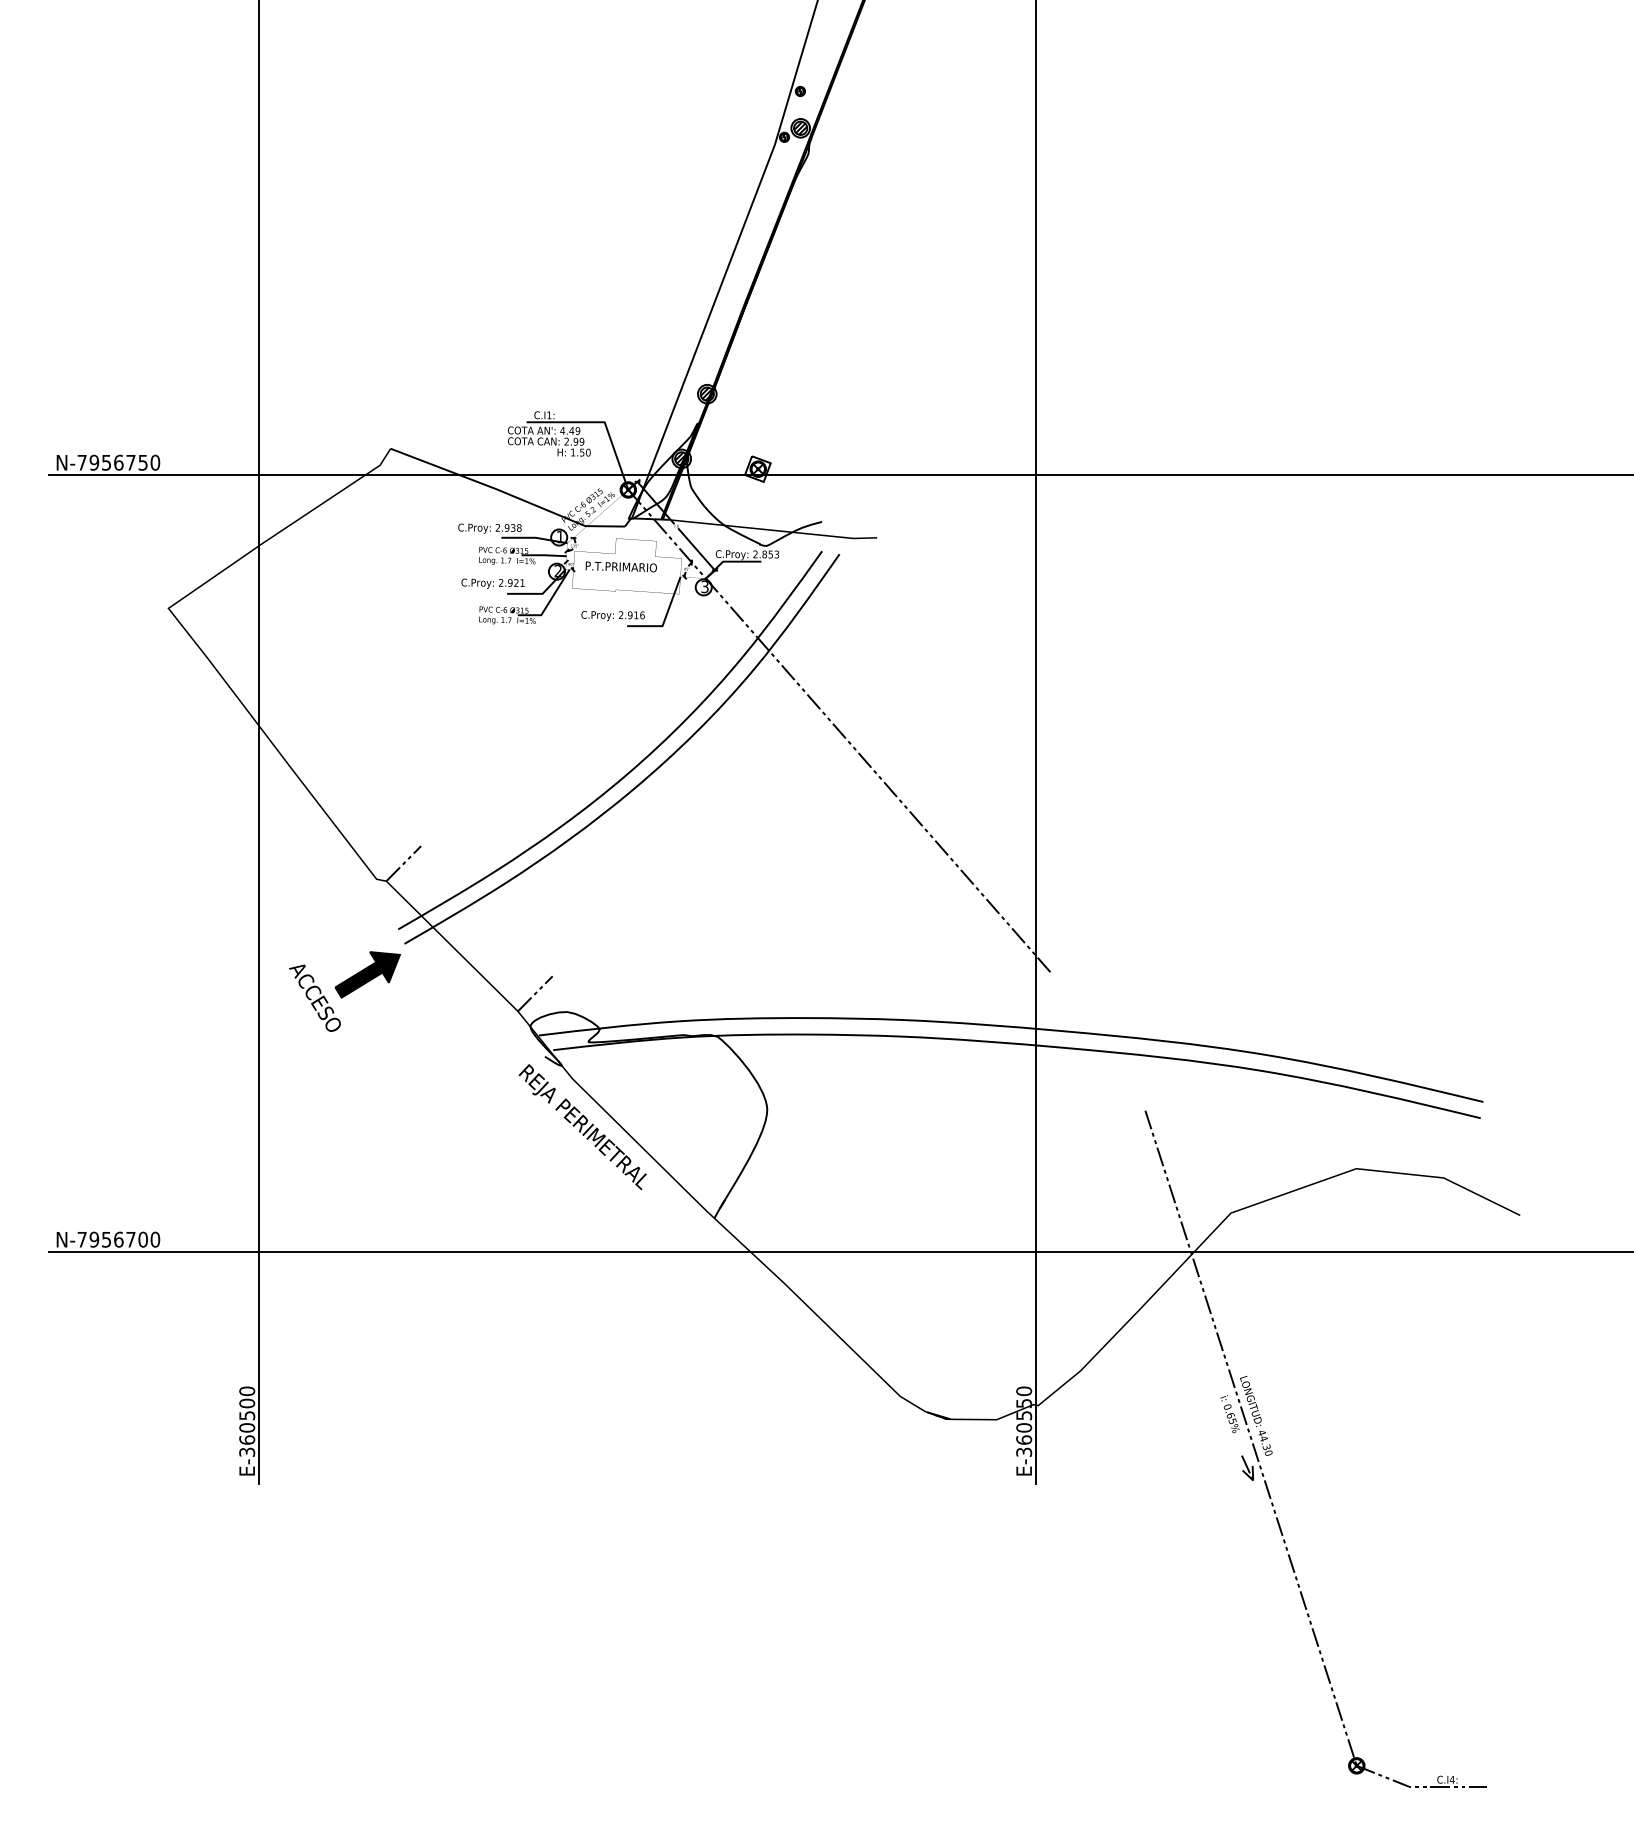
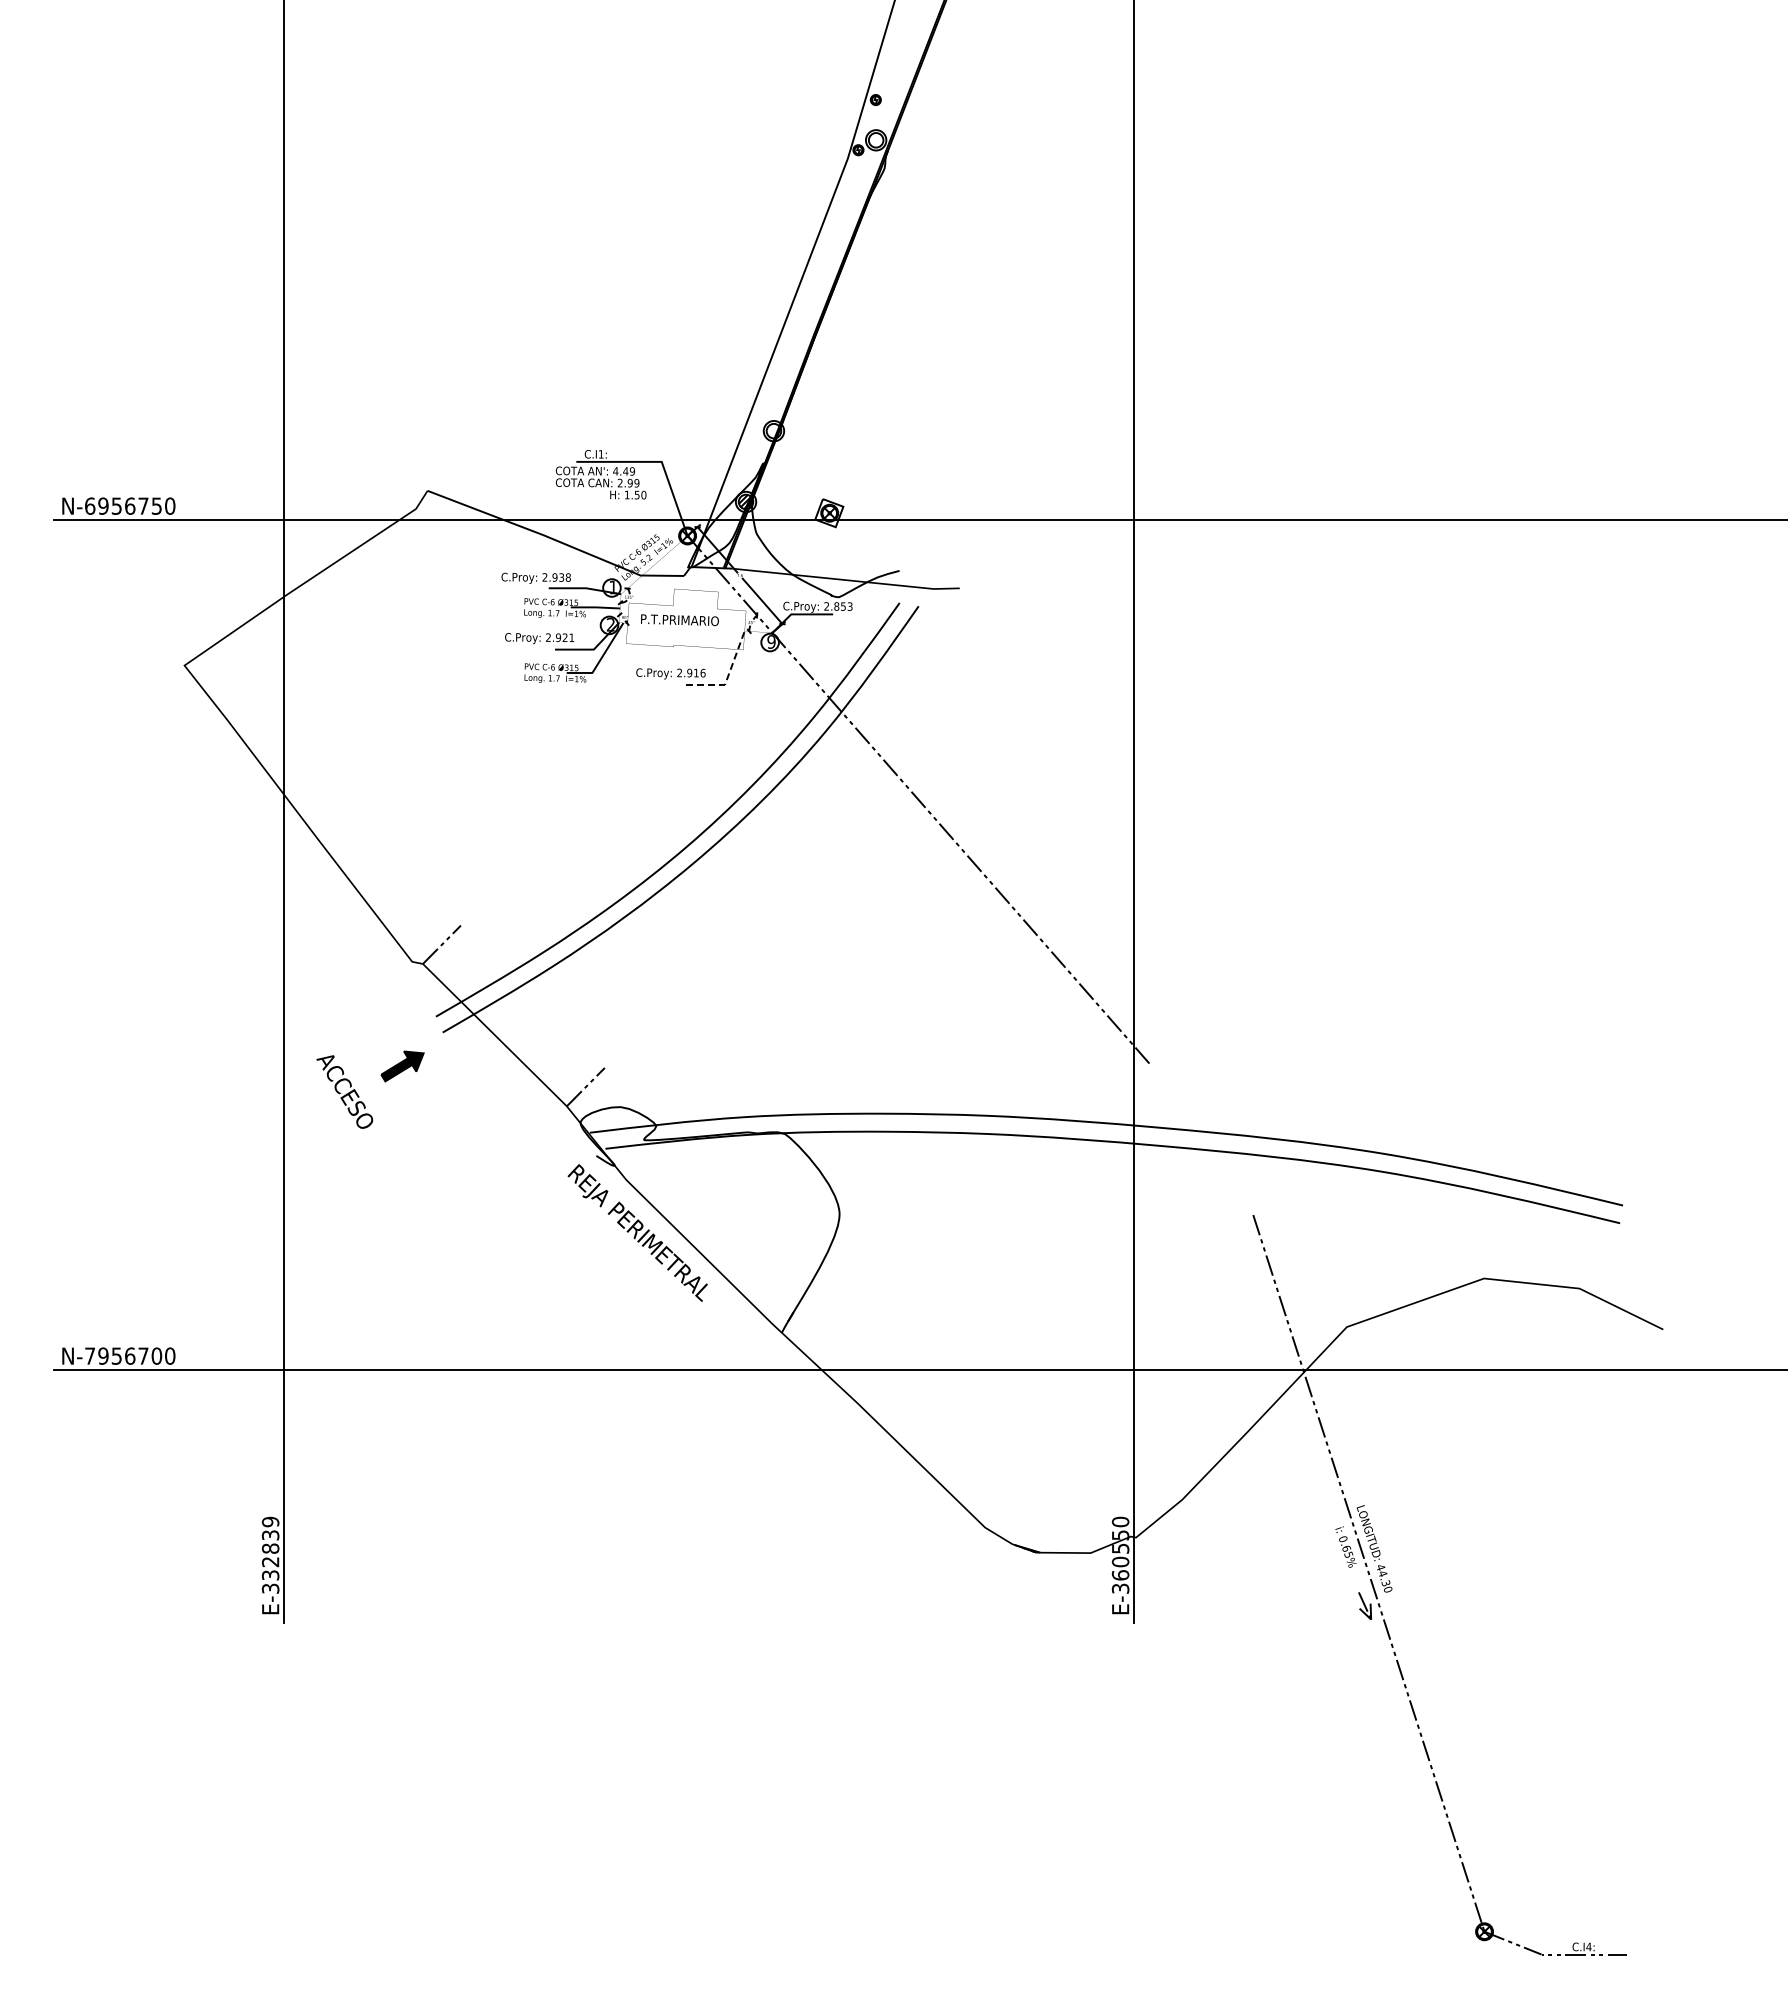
hatch: (801, 128) -> (876, 140), removed
hatch: (706, 394) -> (773, 431), removed
text: (82, 462) -> (90, 505), N-7956750 -> N-6956750
text: (705, 586) -> (771, 641), 3 -> 9
line: (665, 618) -> (728, 676), solid -> dashed
part: (367, 974) -> (402, 1066), size x0.6
text: (247, 1415) -> (270, 1548), E-360500 -> E-332839

